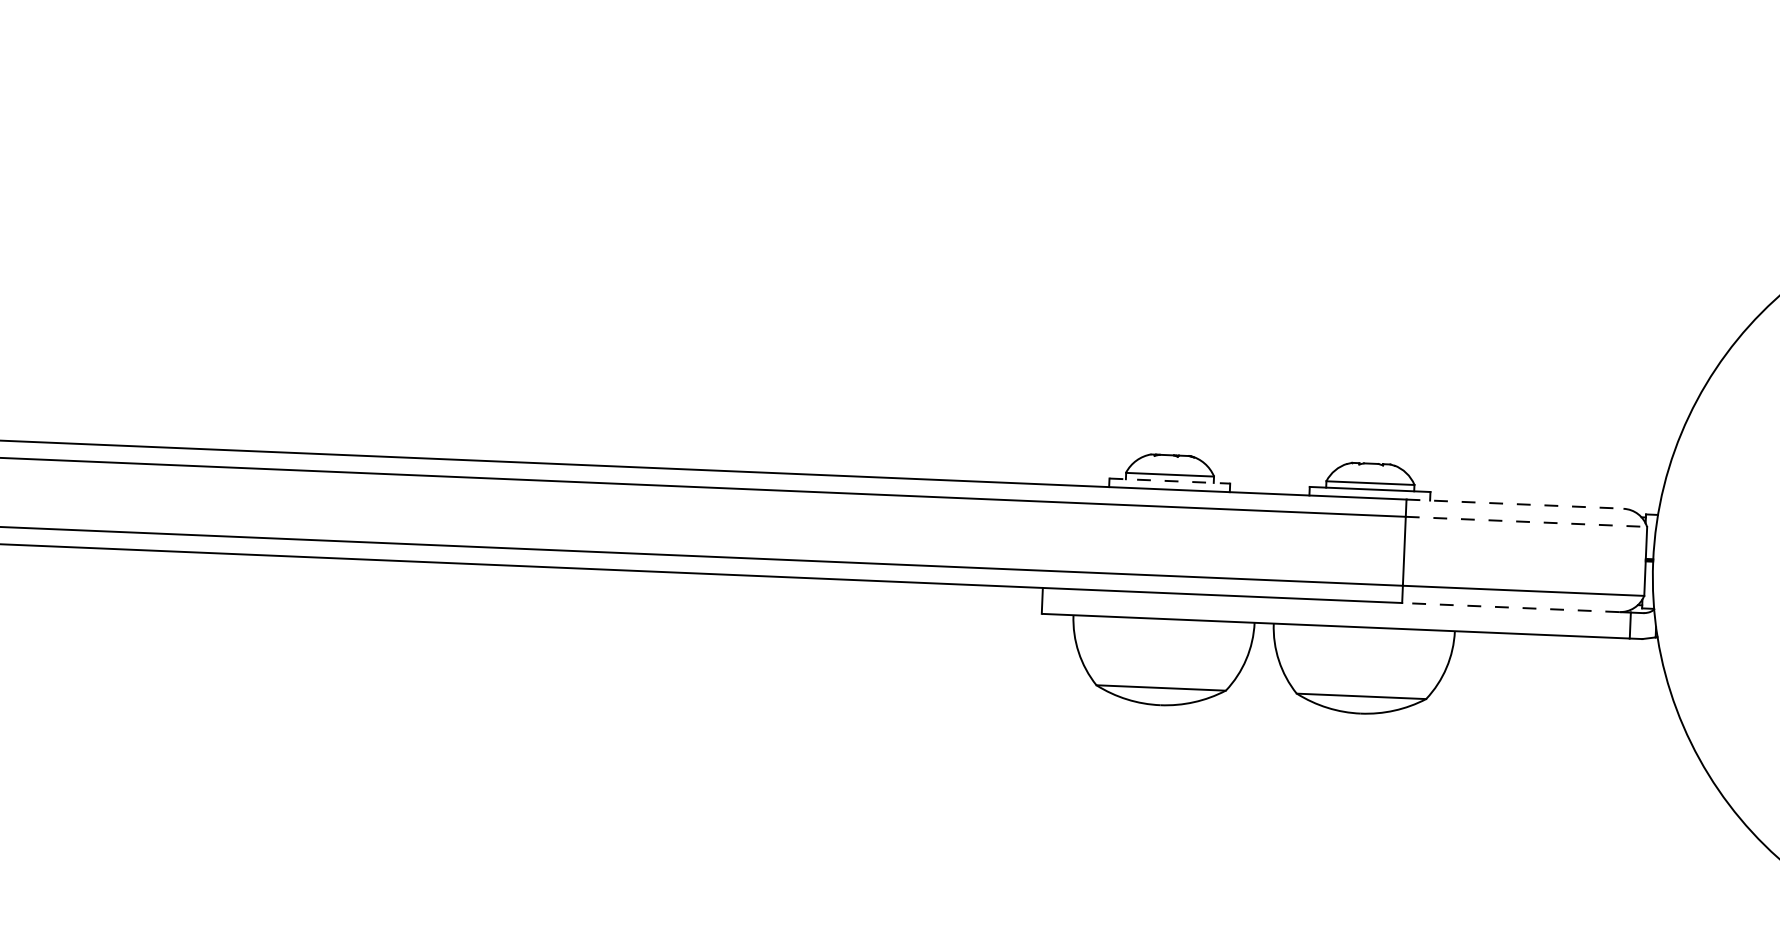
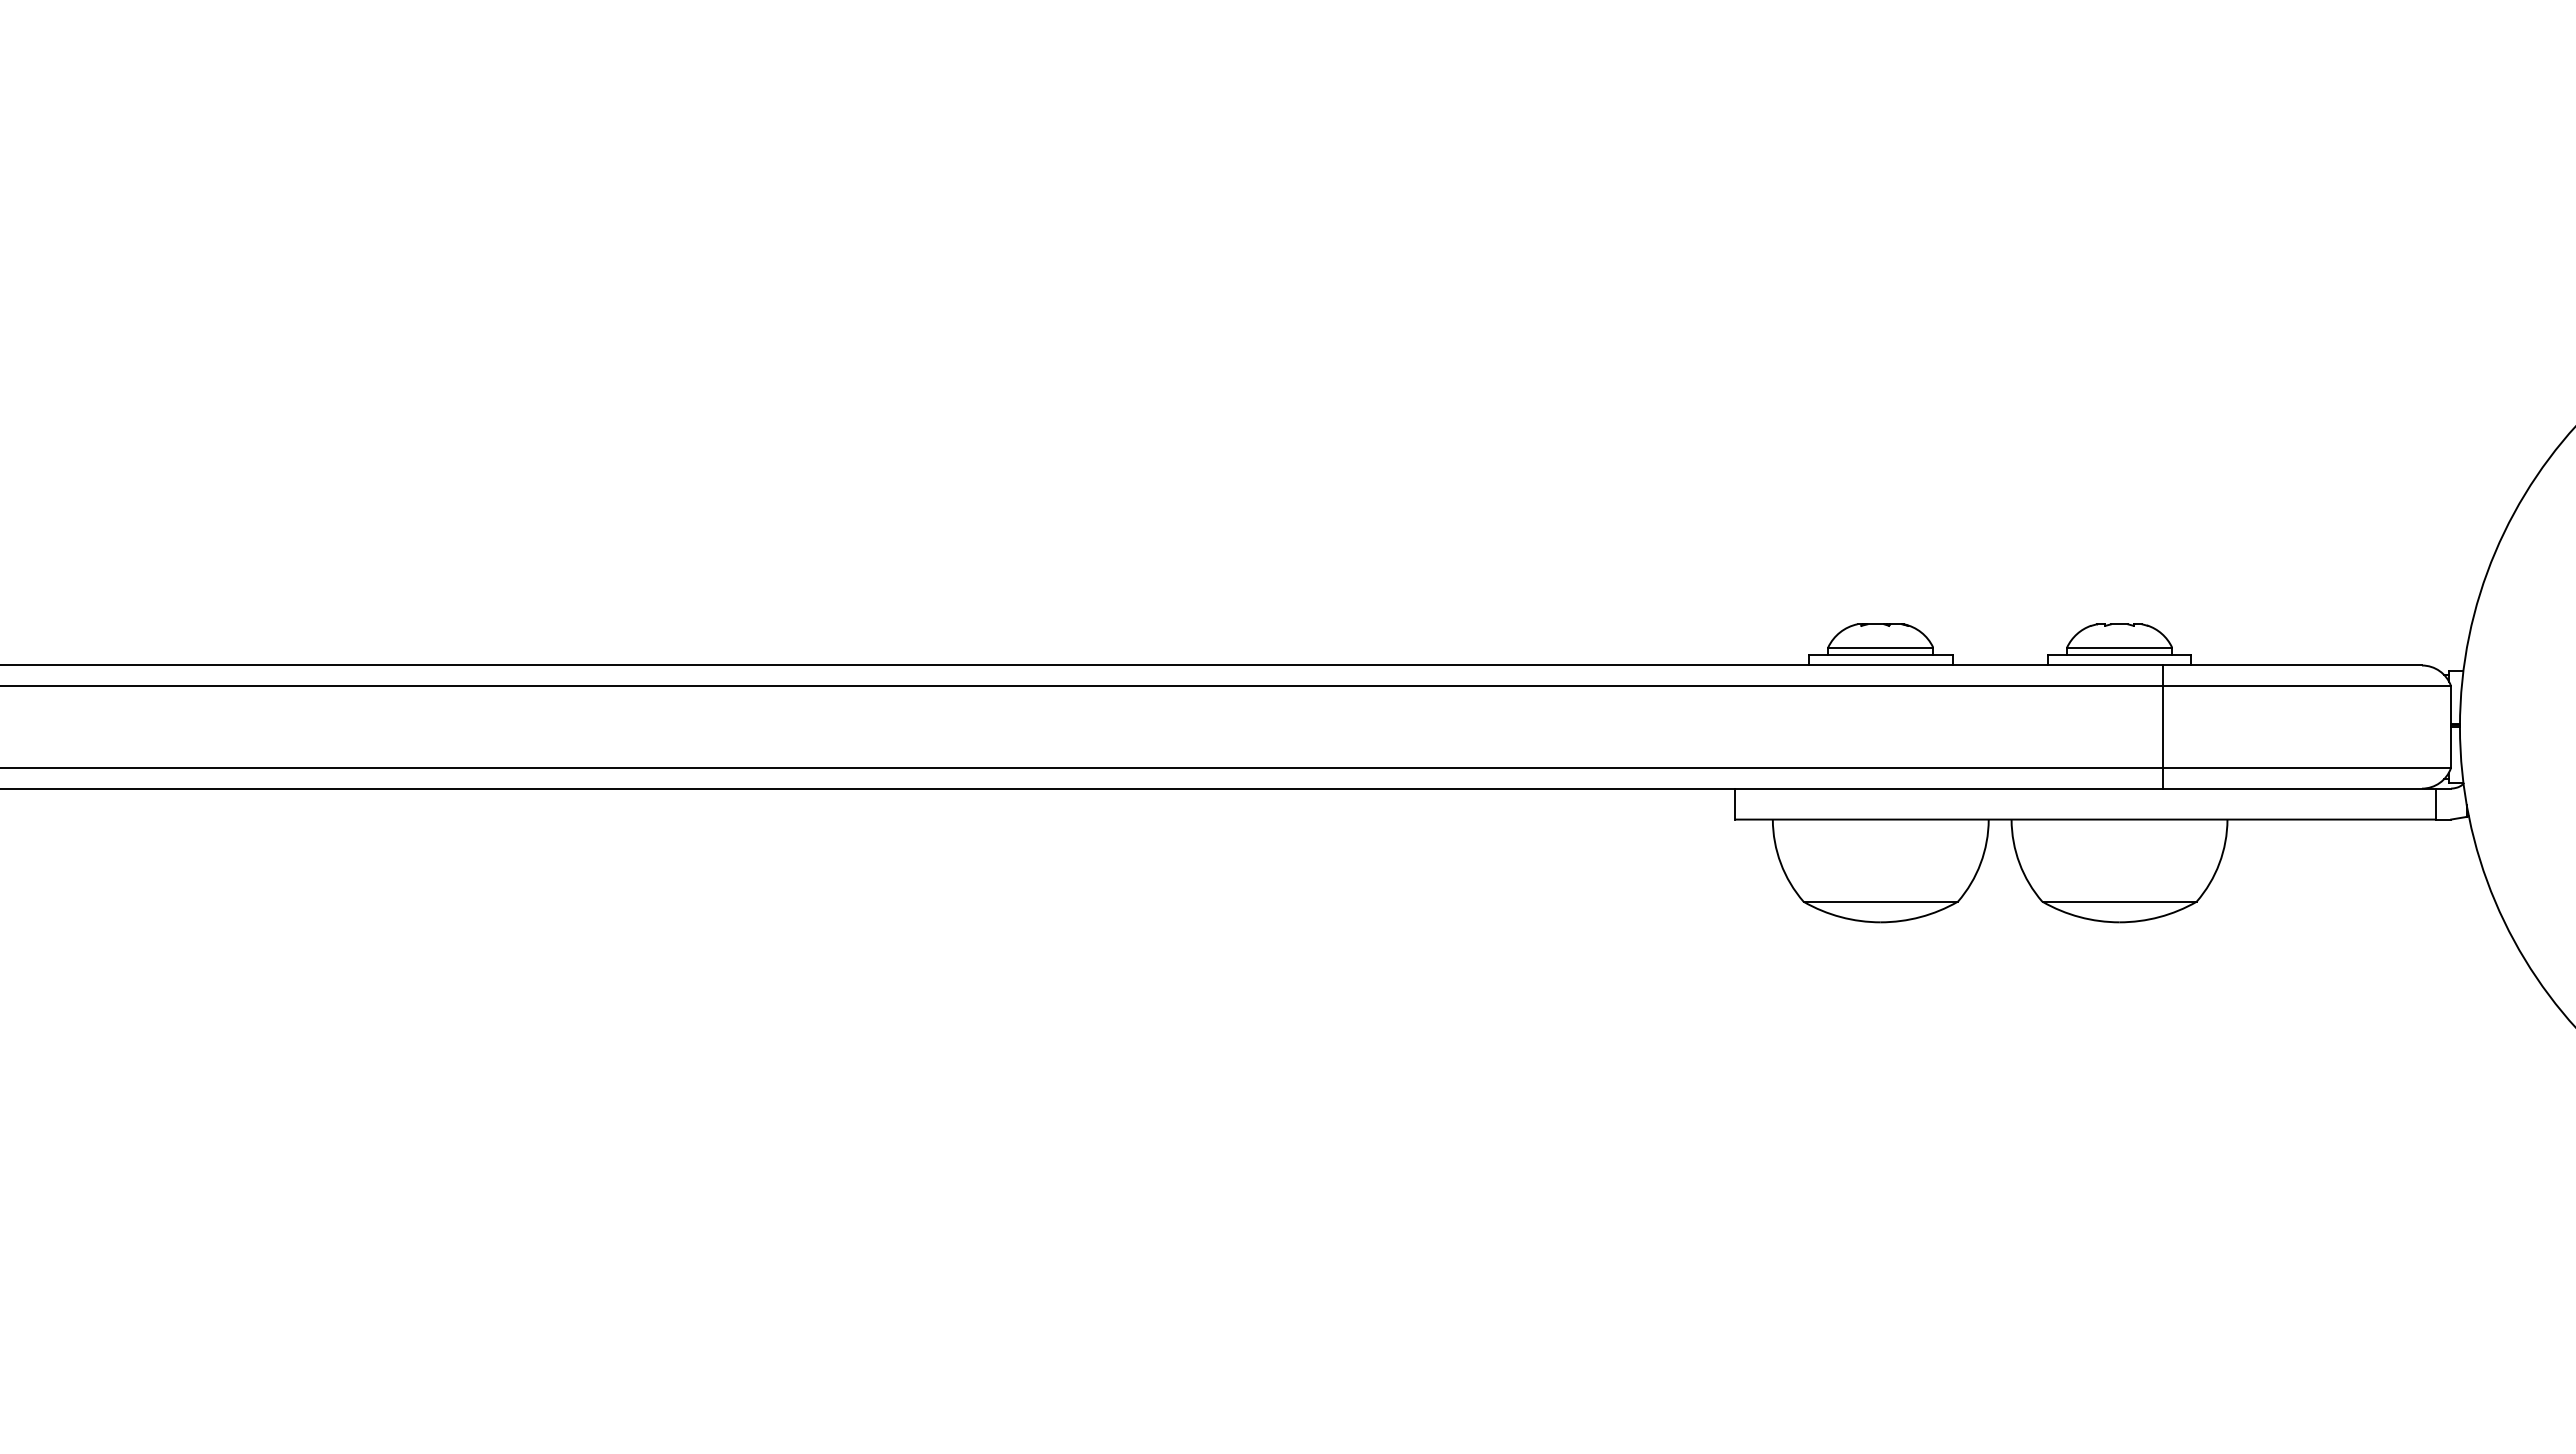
line: (1169, 481) -> (1880, 655), dashed -> solid
line: (1515, 504) -> (2293, 665), dashed -> solid
line: (1526, 521) -> (2307, 685), dashed -> solid
line: (1510, 607) -> (2292, 788), dashed -> solid

